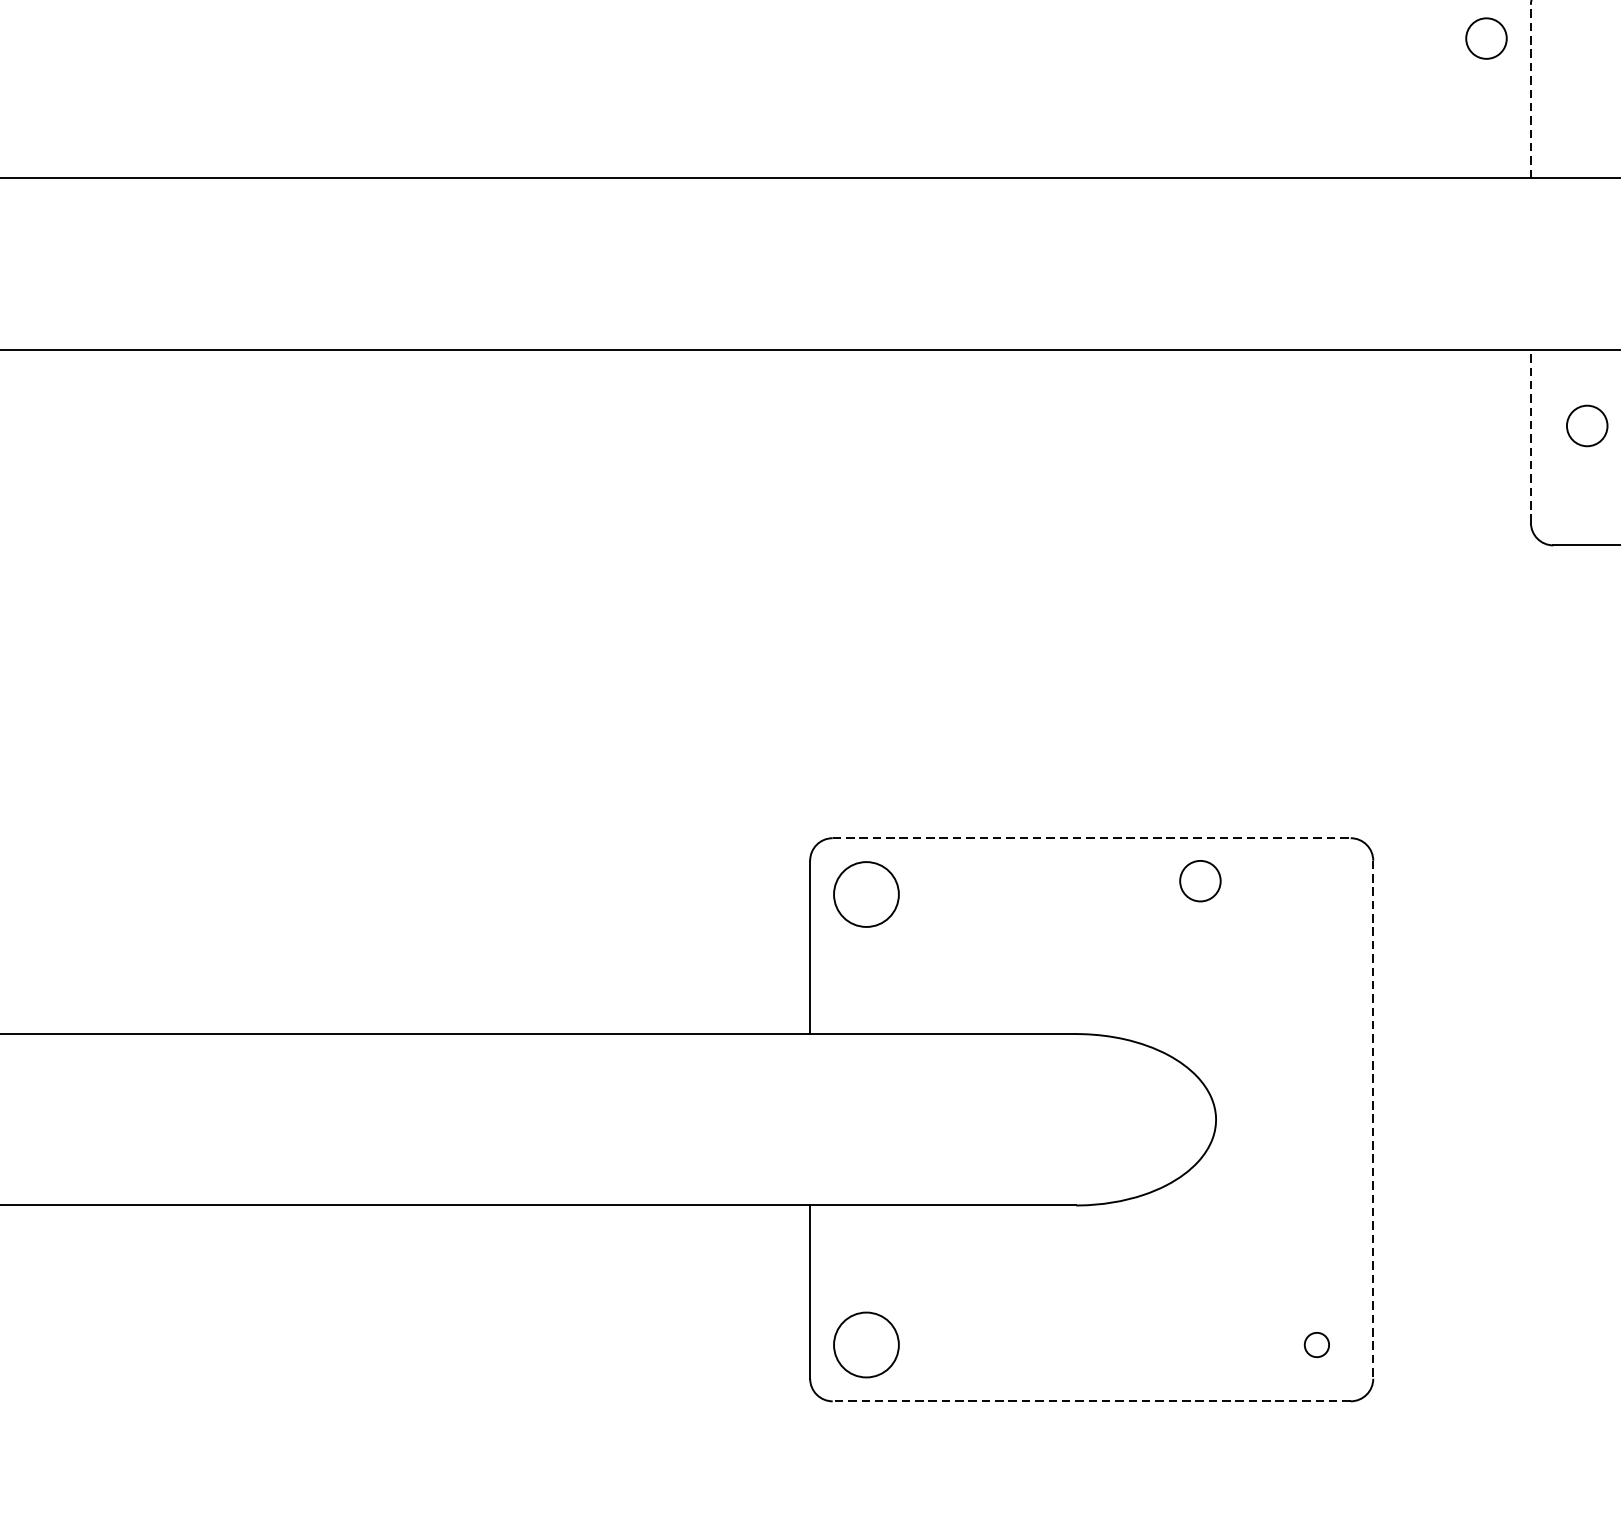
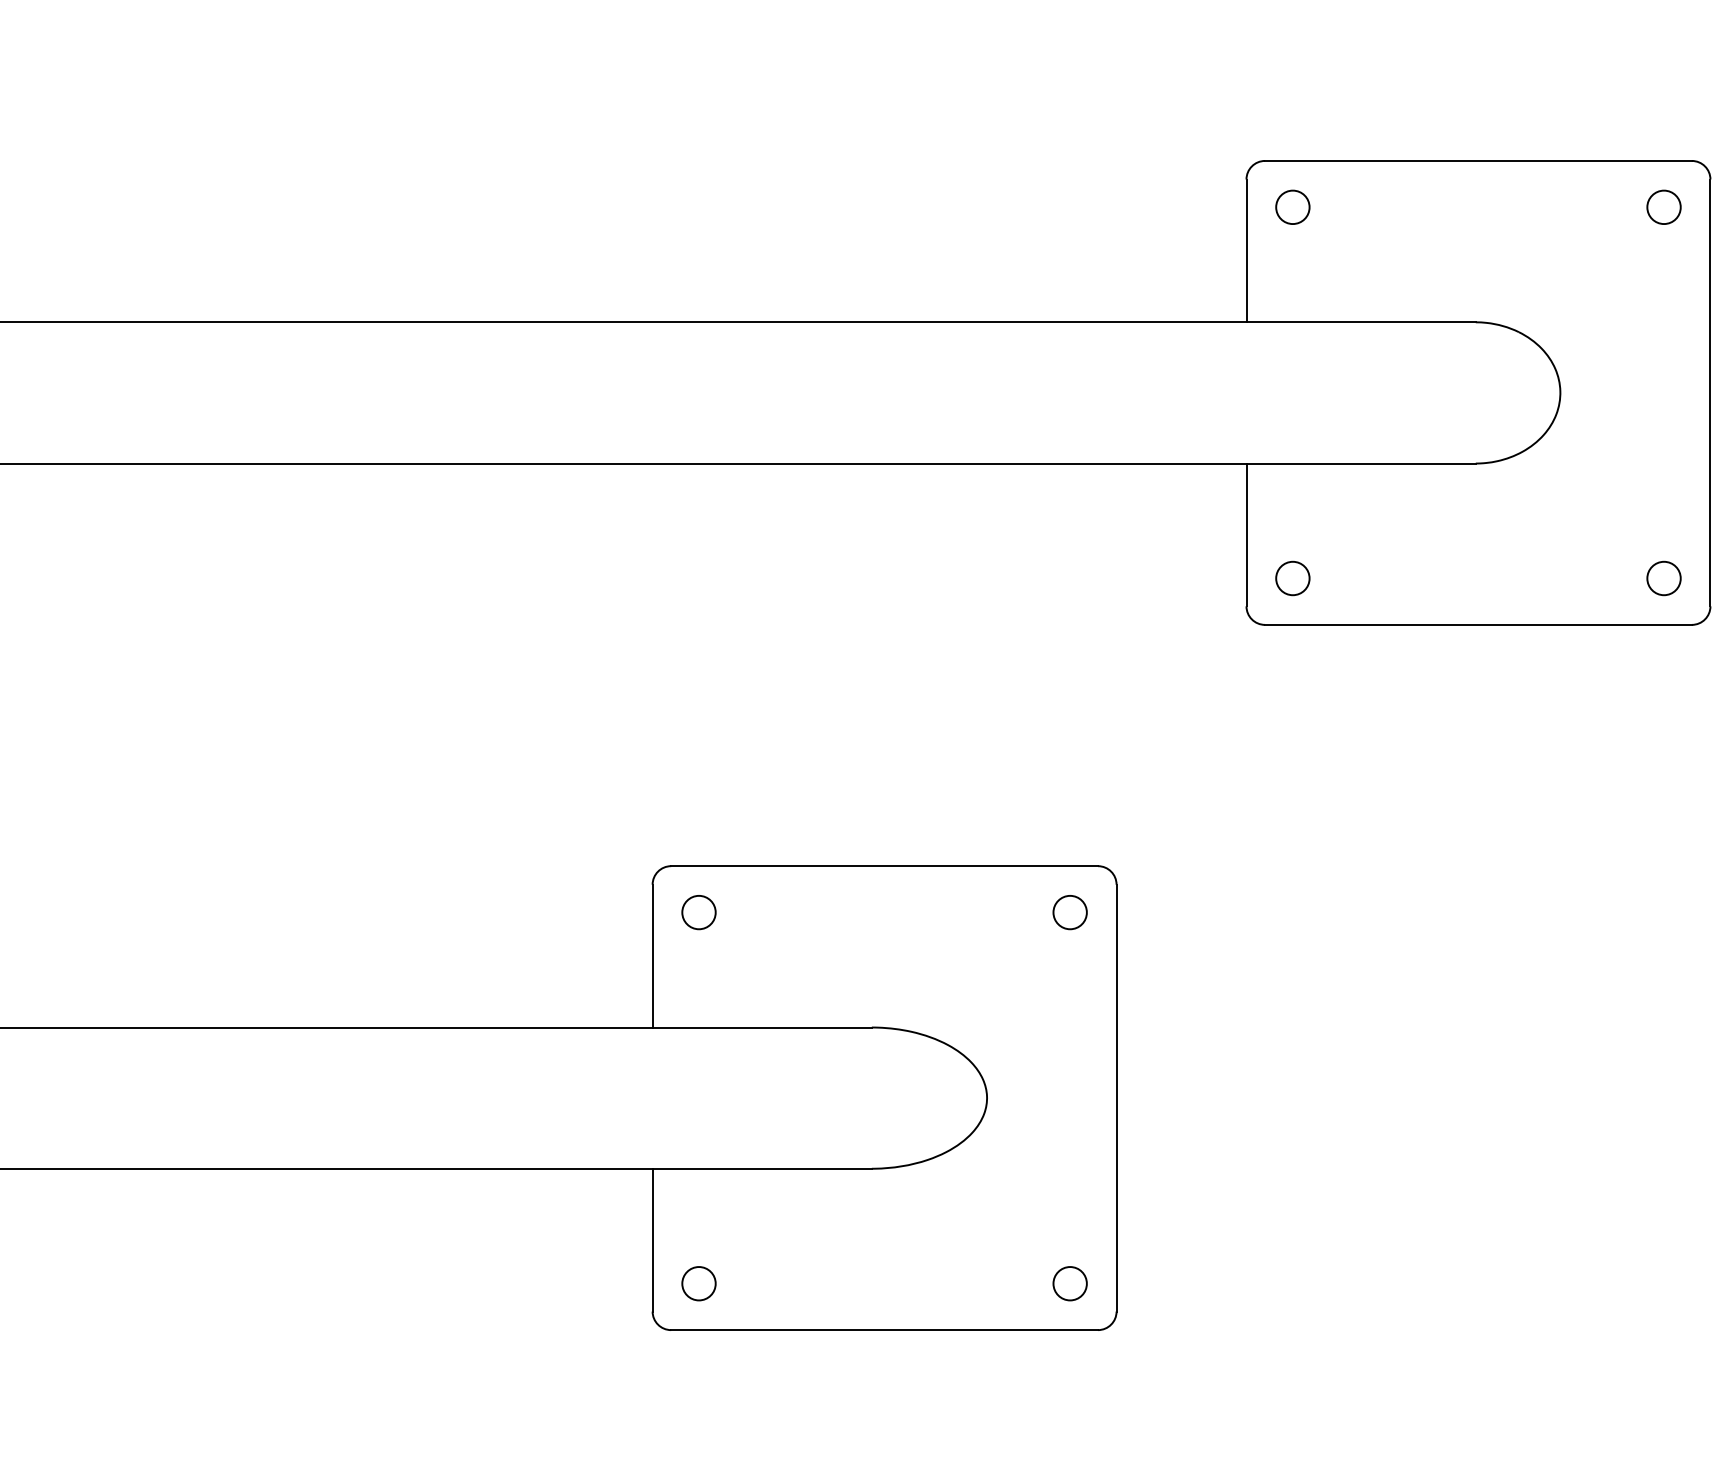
circle: (1486, 37) -> (1292, 206), moved
line: (1530, 90) -> (1246, 250), dashed -> solid
circle: (1586, 425) -> (1292, 578), moved
line: (1530, 435) -> (1246, 534), dashed -> solid
line: (1092, 838) -> (885, 866), dashed -> solid
circle: (1199, 881) -> (1069, 912), moved
circle: (865, 894) -> (698, 912), size x0.62
line: (1373, 1120) -> (1116, 1098), dashed -> solid
circle: (865, 1344) -> (698, 1283), size x0.62
circle: (1316, 1344) -> (1069, 1283), size x1.67
line: (1091, 1401) -> (884, 1330), dashed -> solid

